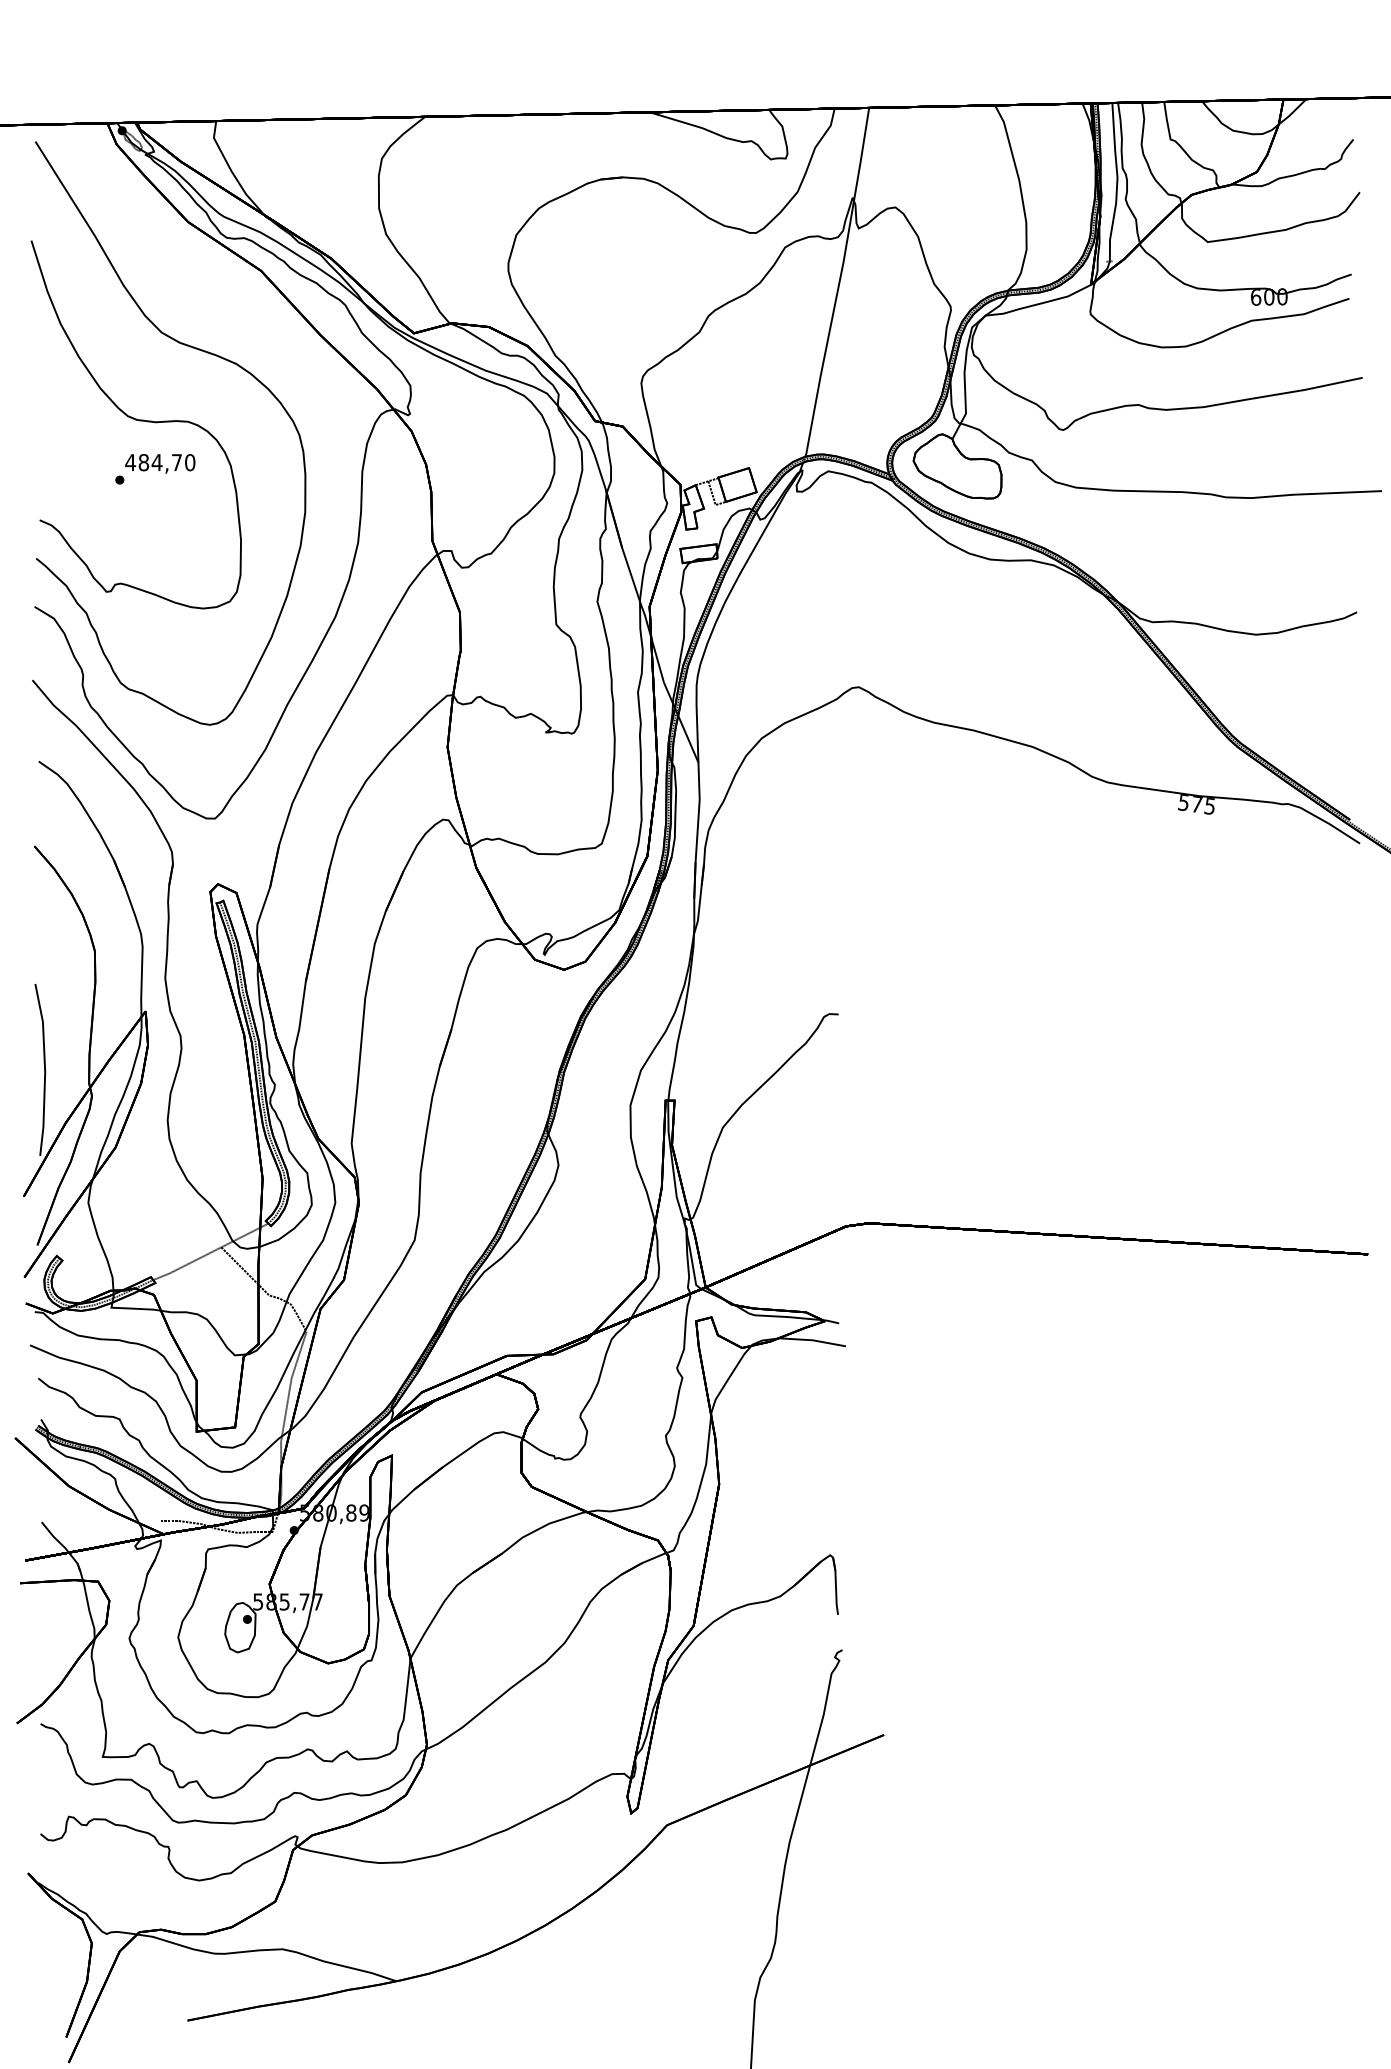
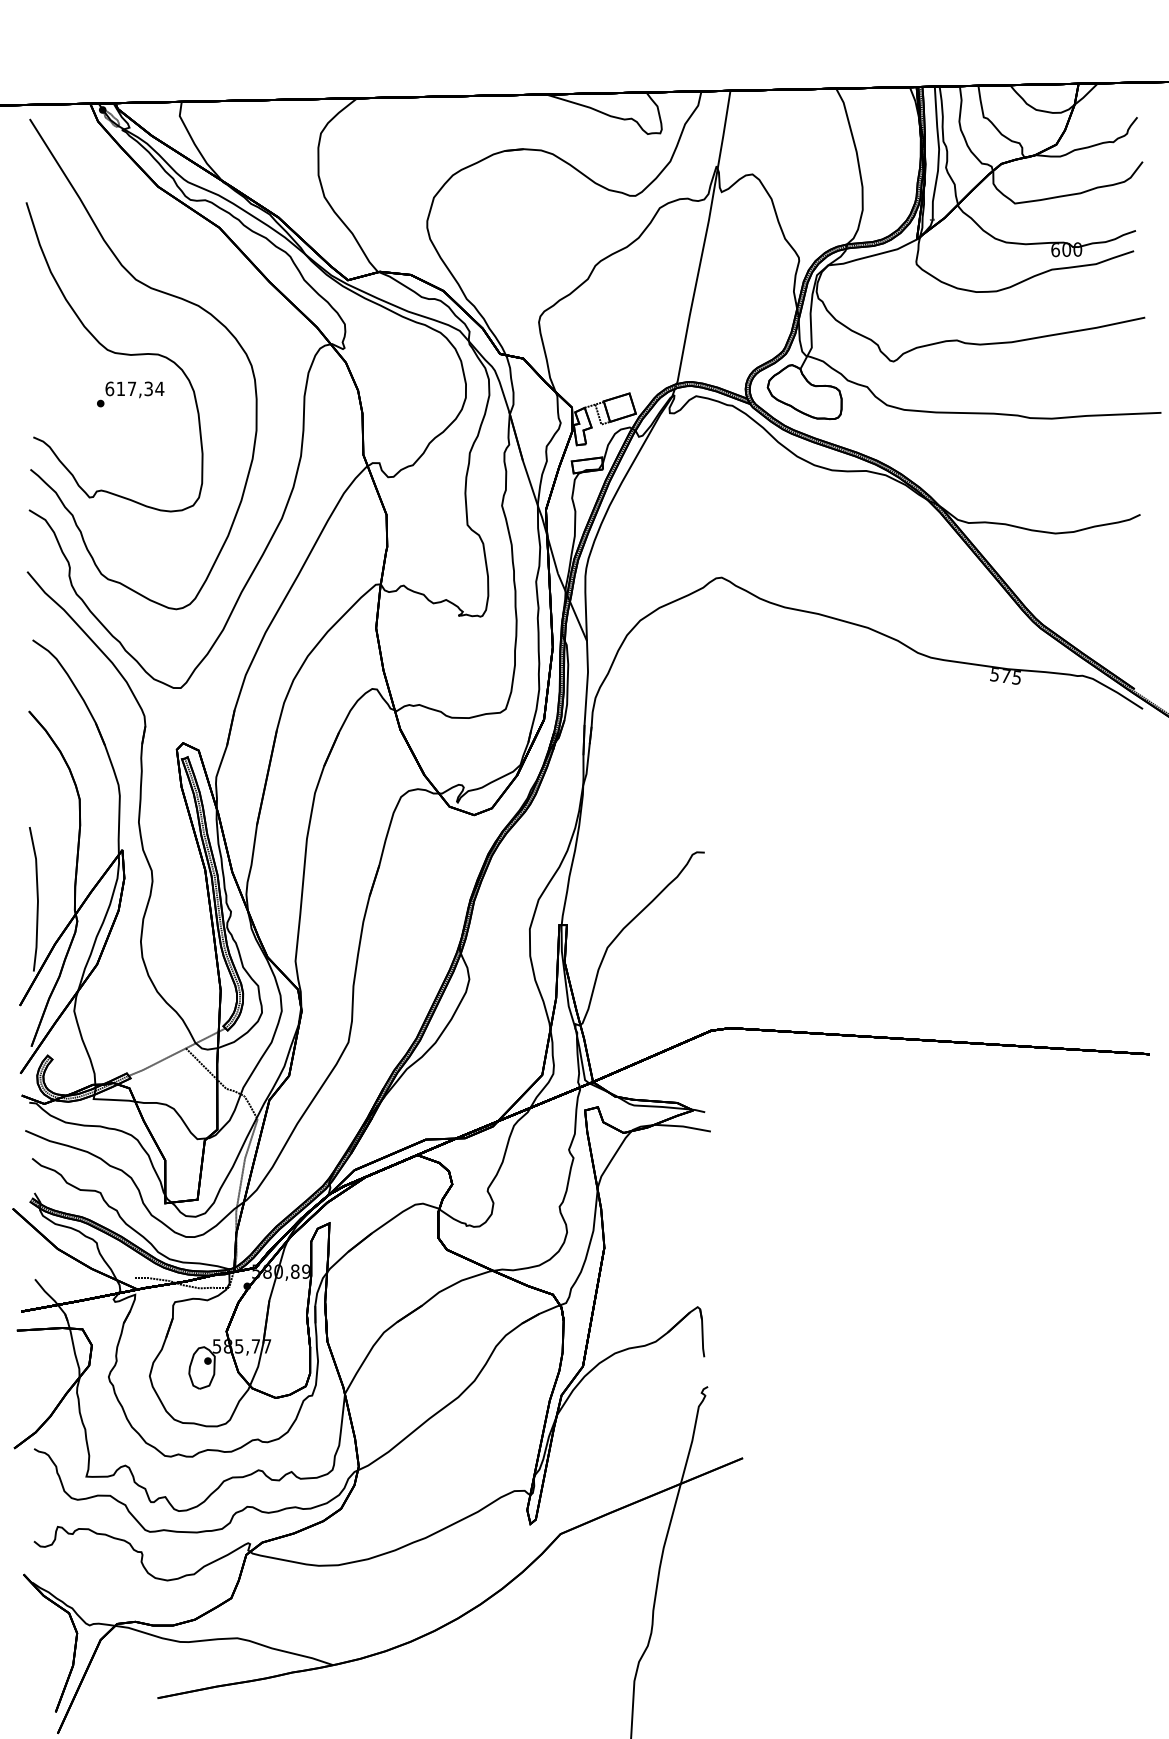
text: (160, 462) -> (134, 388), 484,70 -> 617,34

